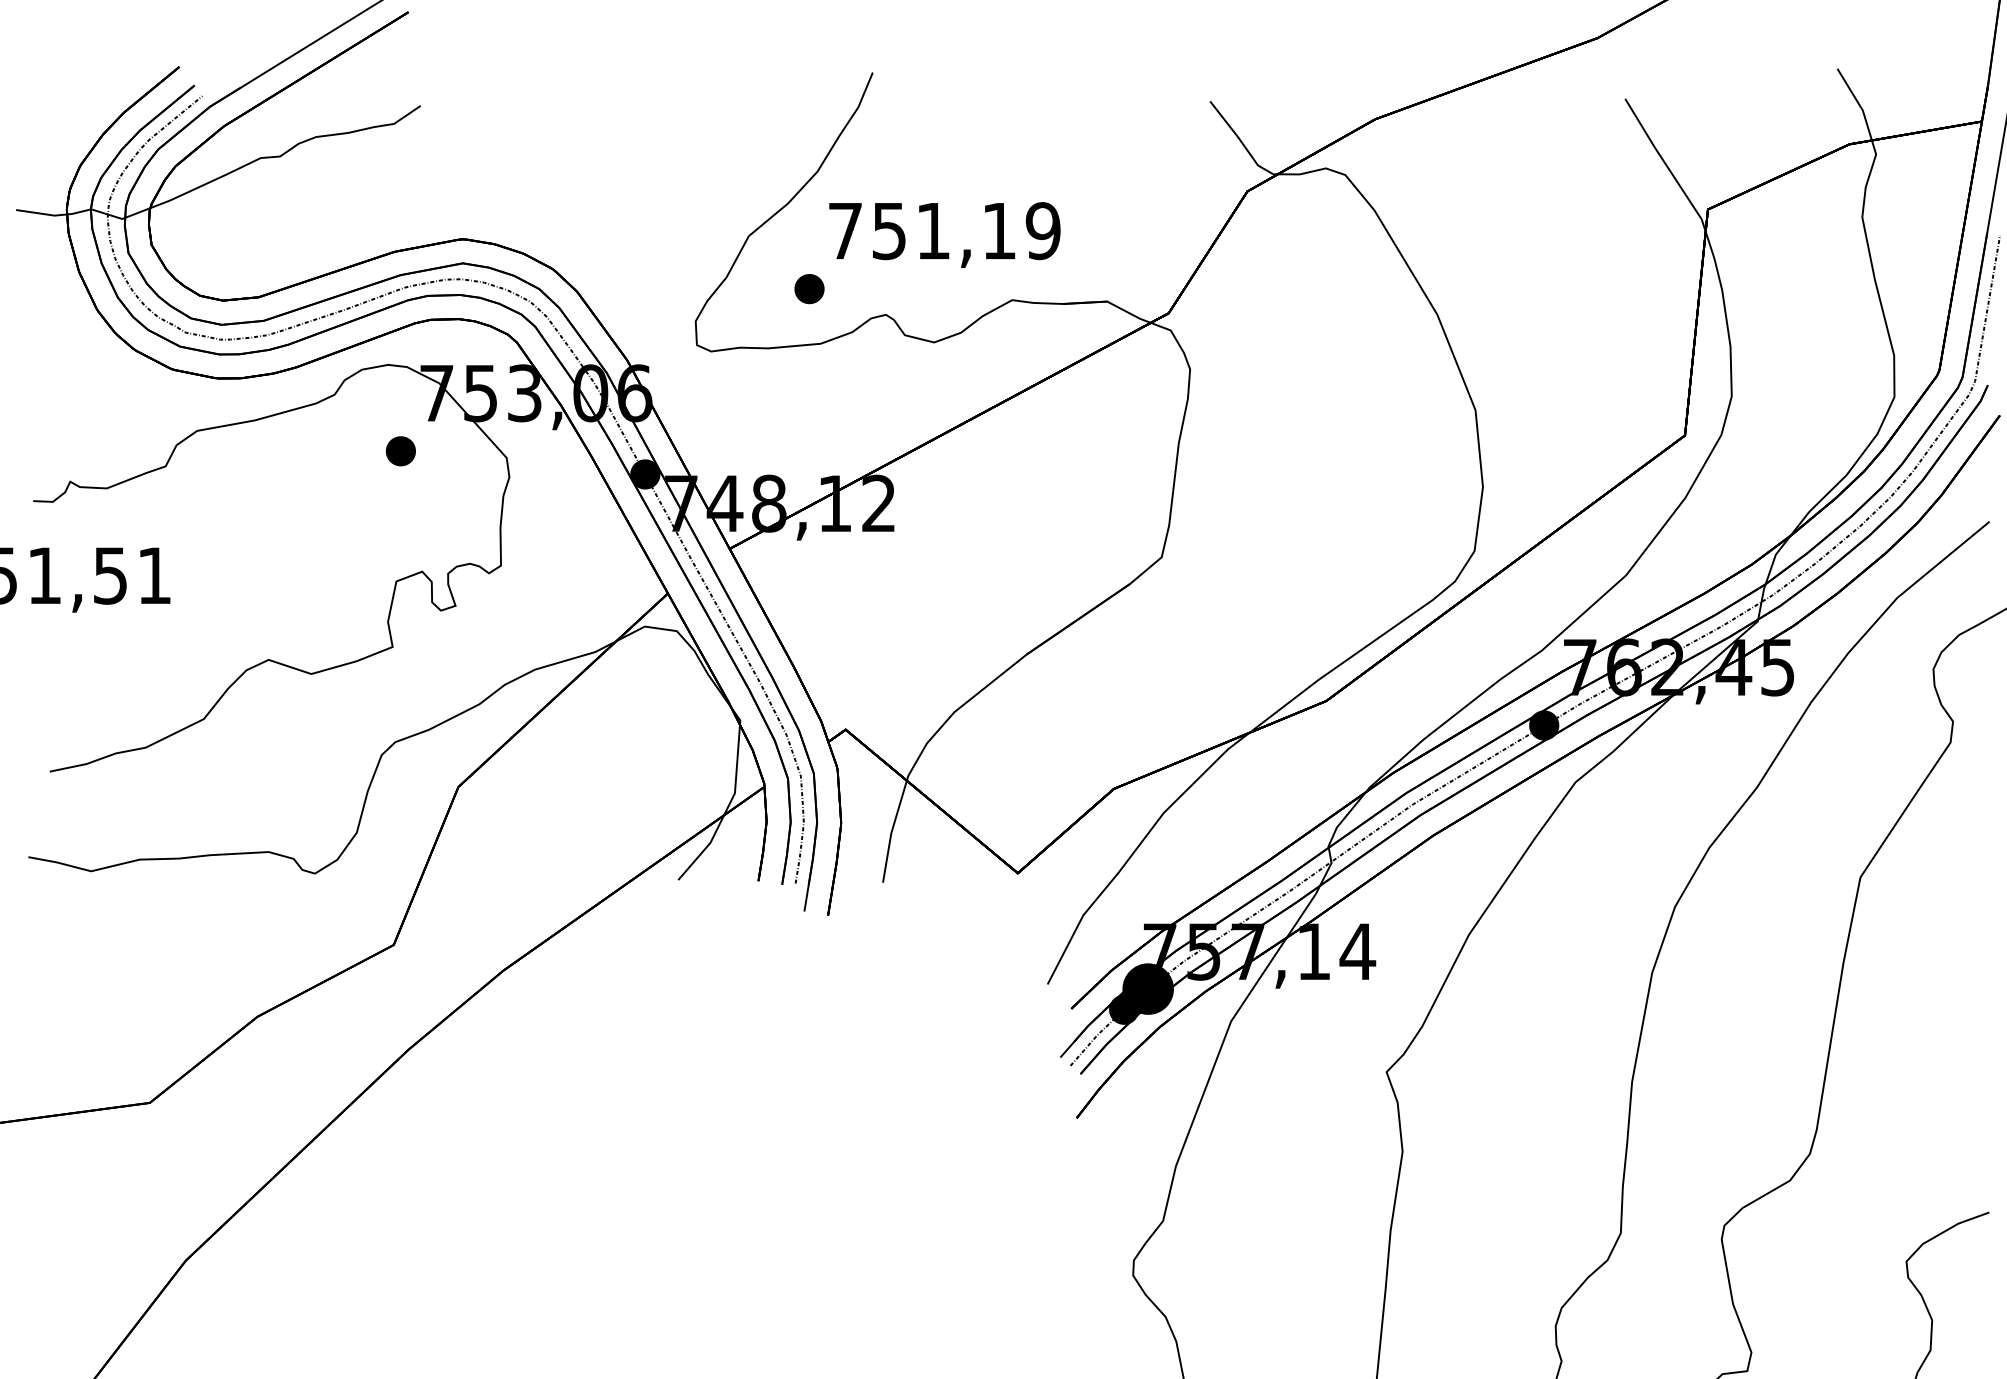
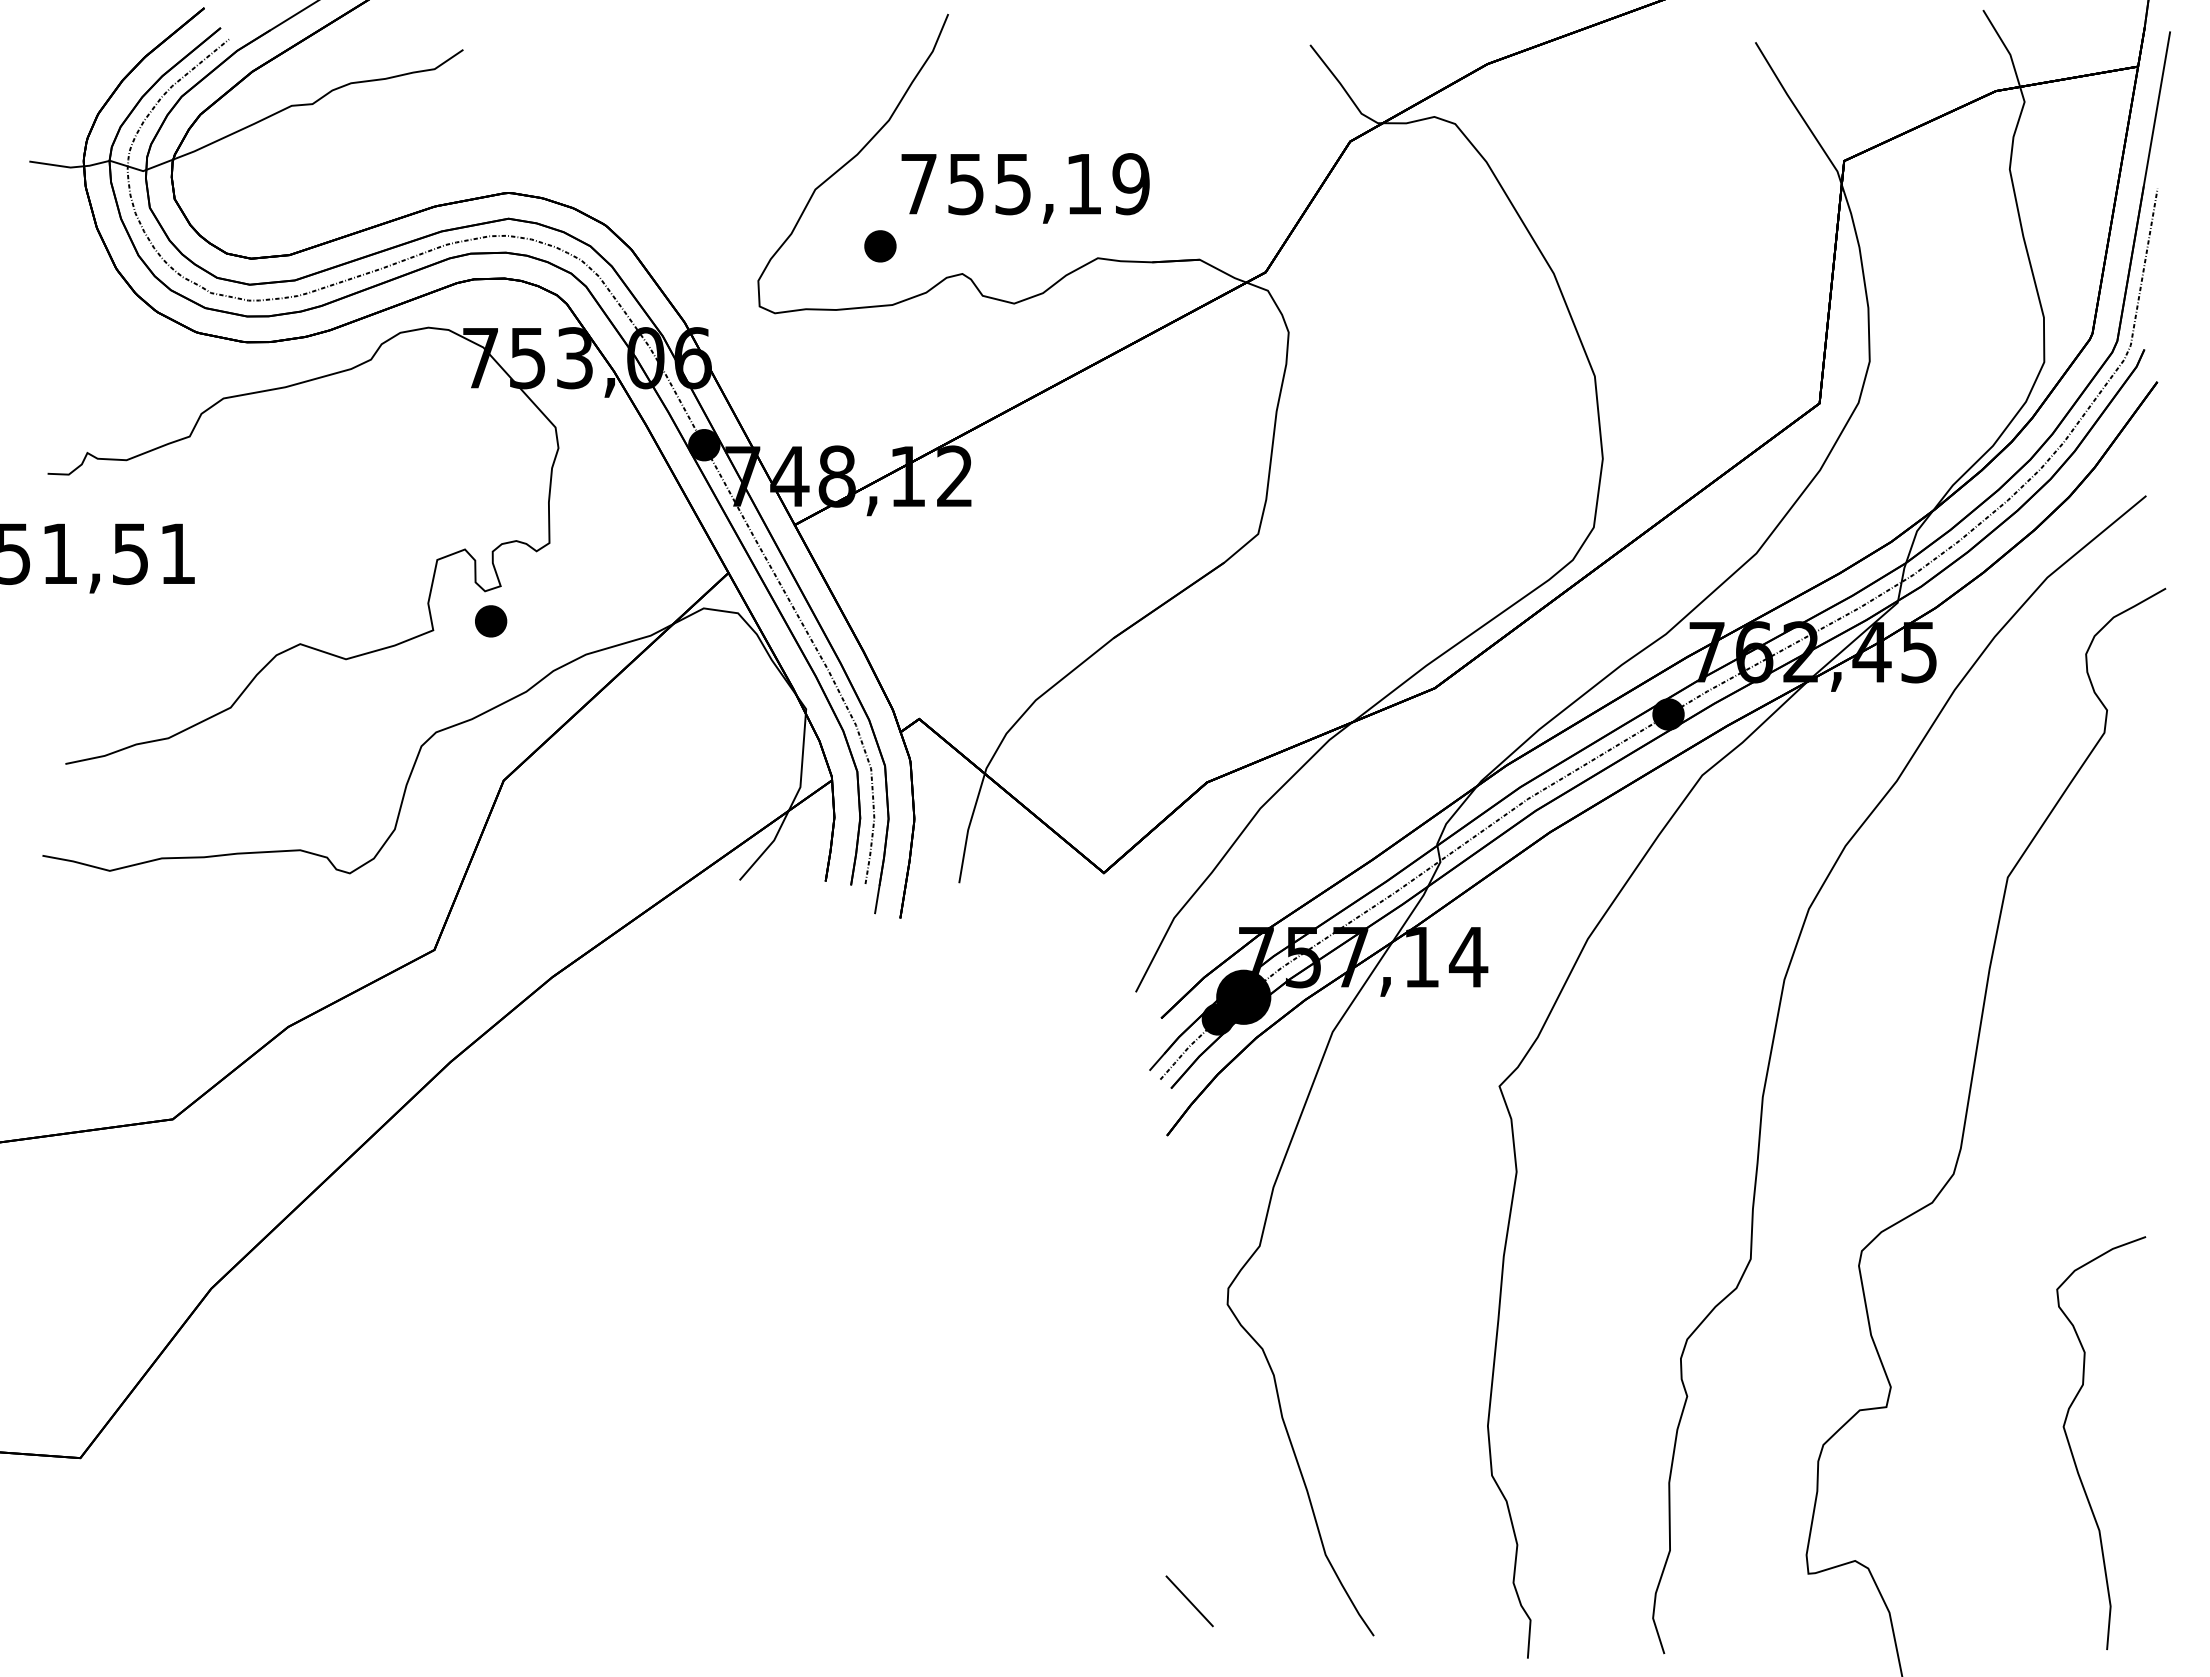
text: (932, 231) -> (1012, 184), 751,19 -> 755,19
part: (401, 451) -> (491, 621), moved

